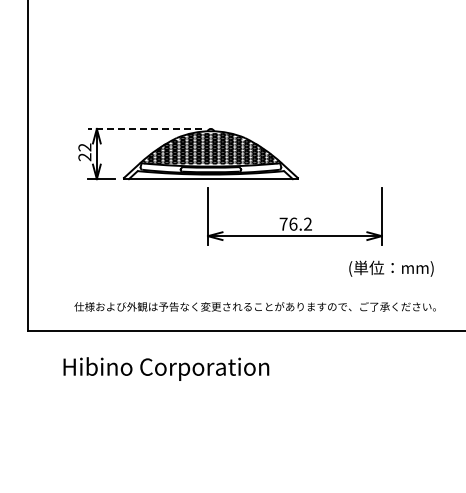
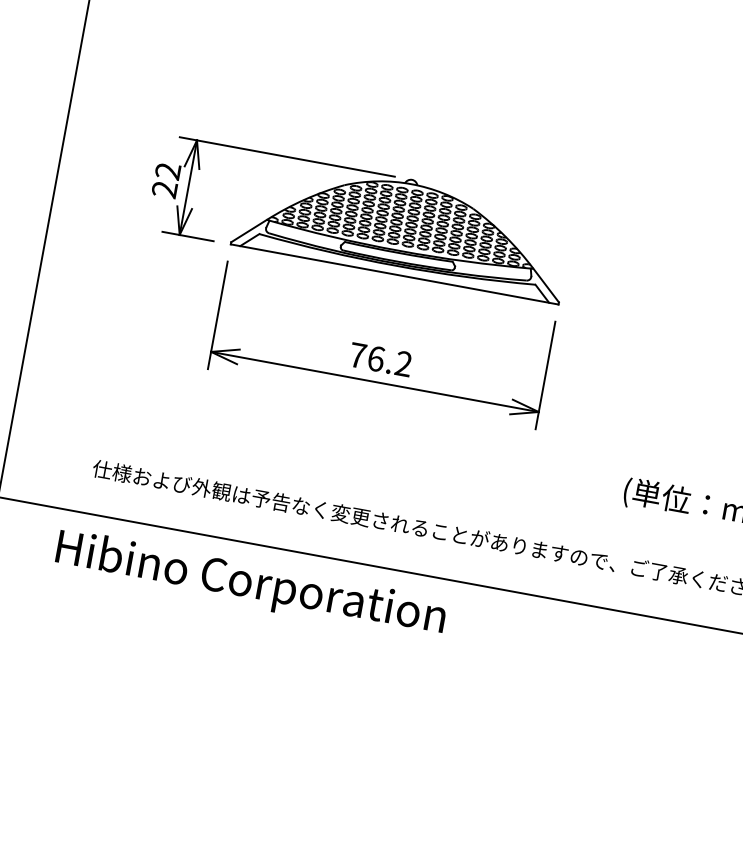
line: (144, 128) -> (286, 156), dashed -> solid
part: (294, 216) -> (380, 344), moved
text: (166, 368) -> (251, 584), moved

